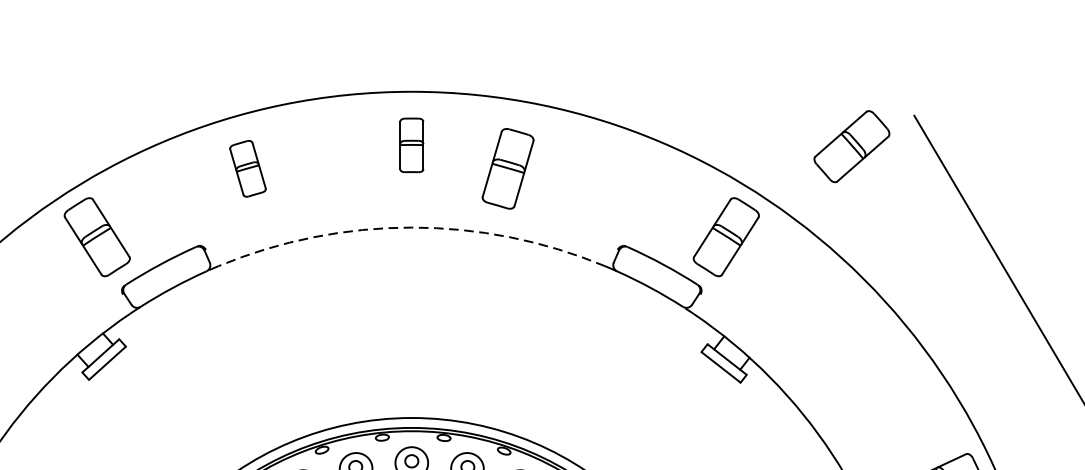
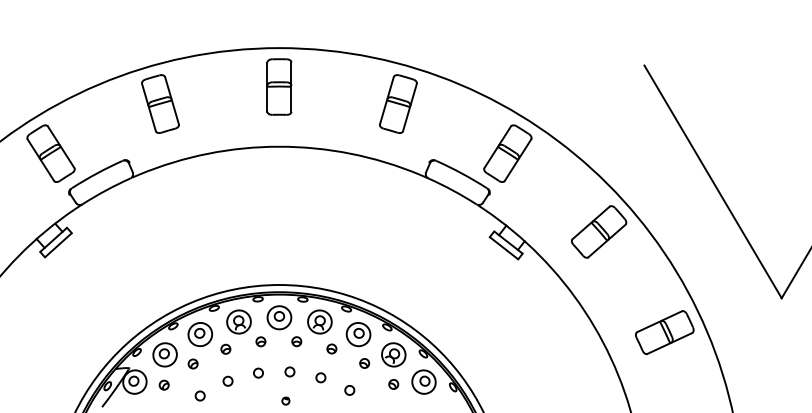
part: (411, 144) -> (279, 86), size x1.43
part: (852, 146) -> (599, 231), moved
part: (248, 168) -> (160, 103), size x1.43
part: (508, 168) -> (398, 103), moved
arc: (411, 227) -> (279, 146), dashed -> solid

